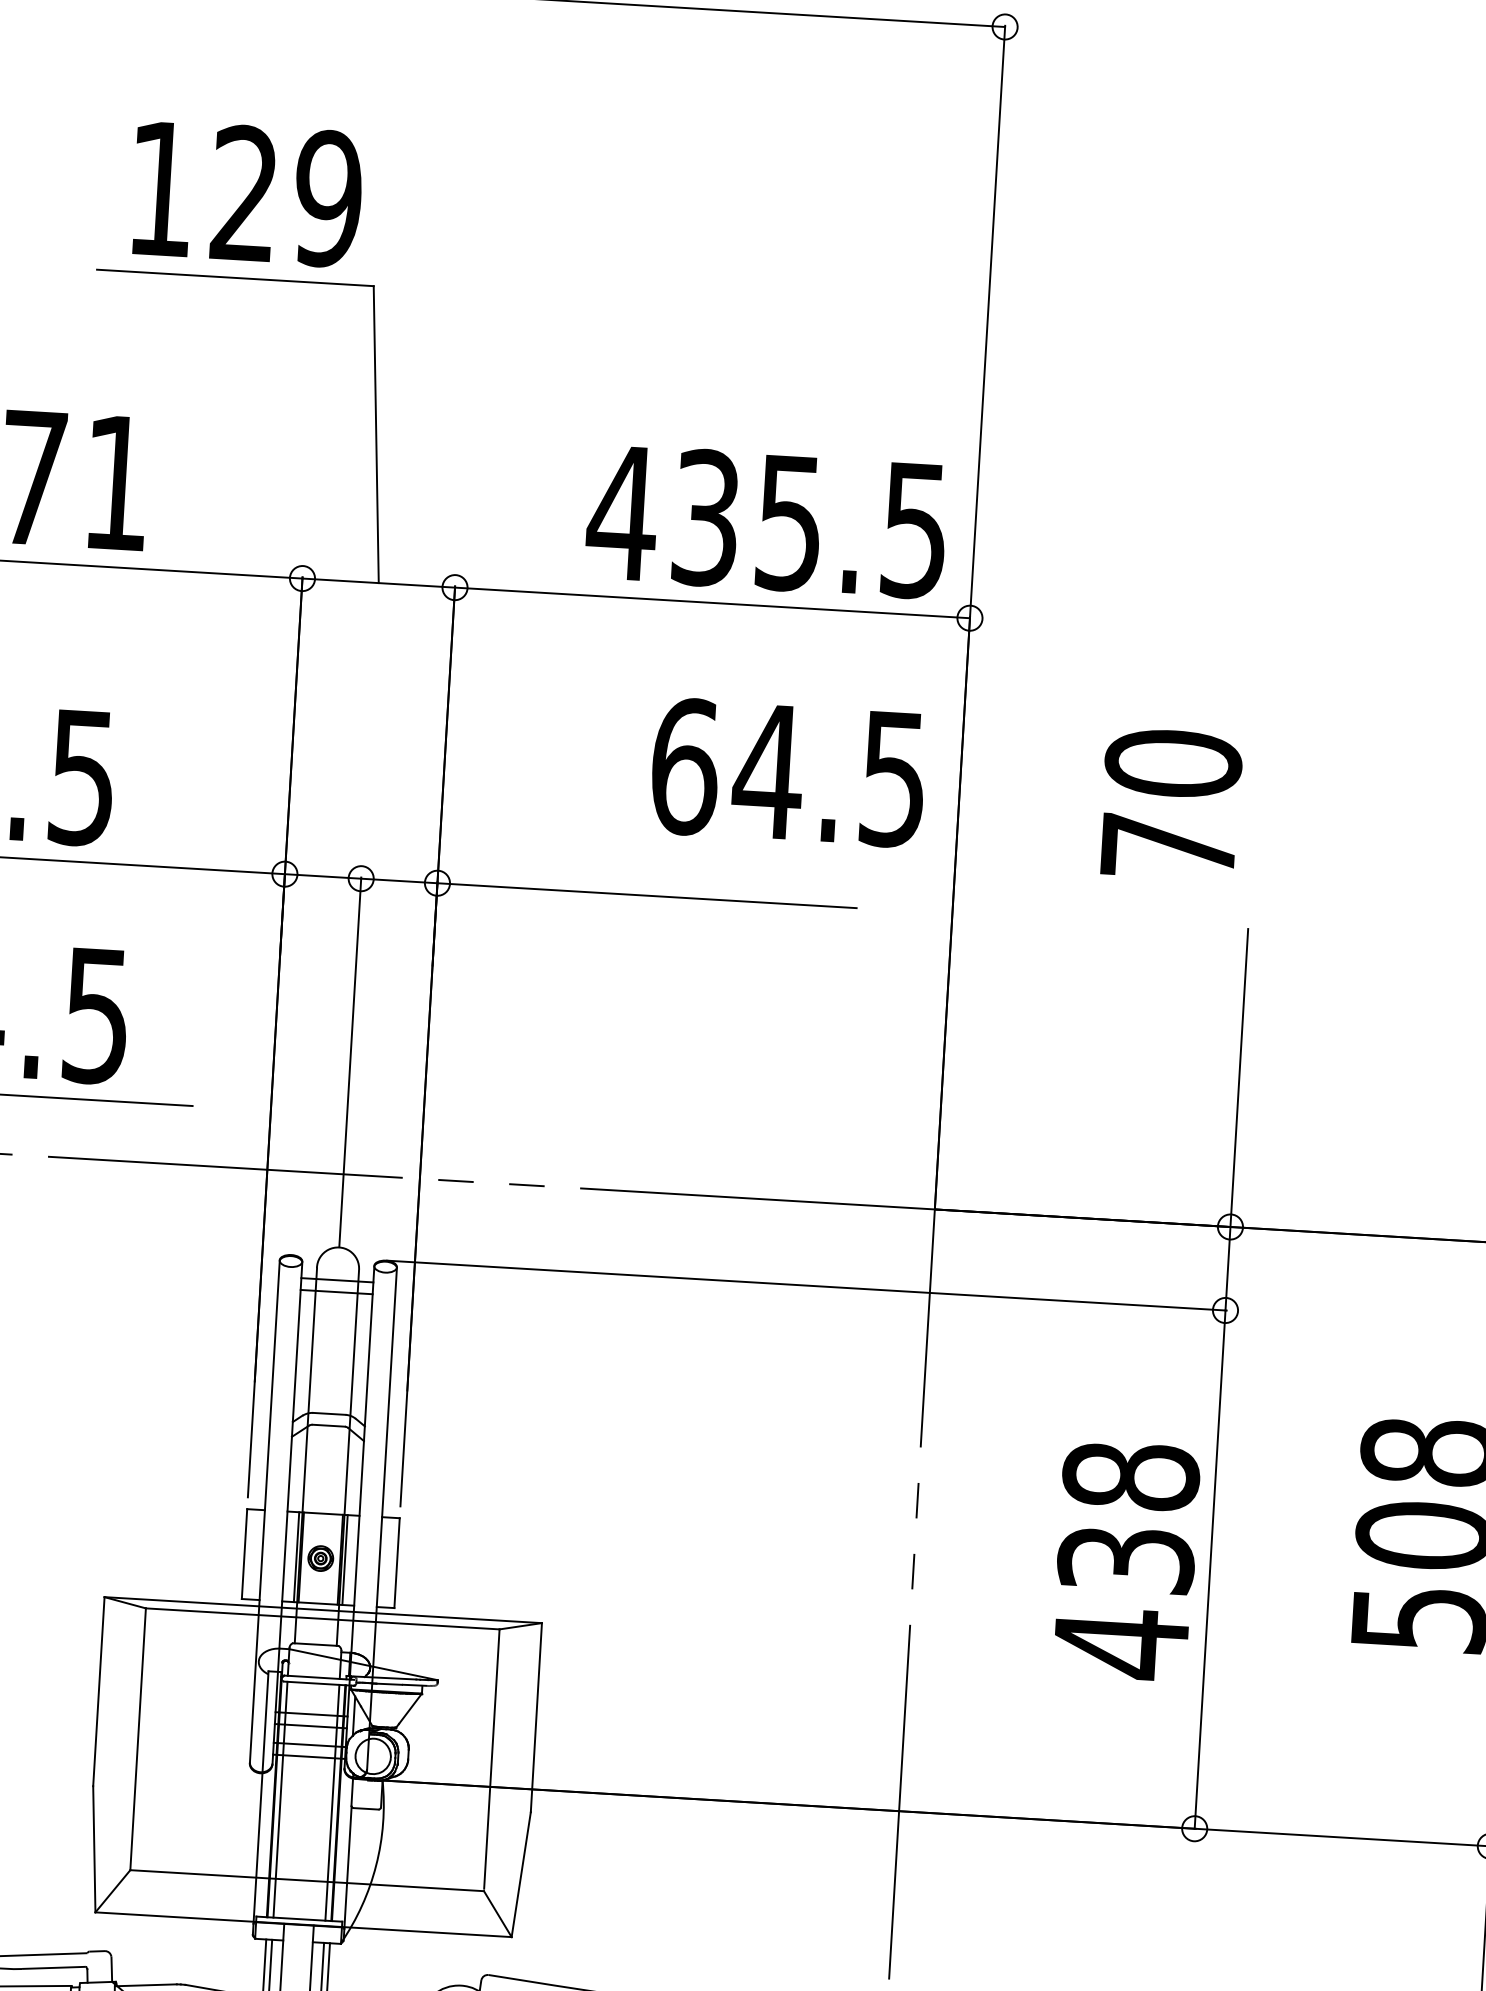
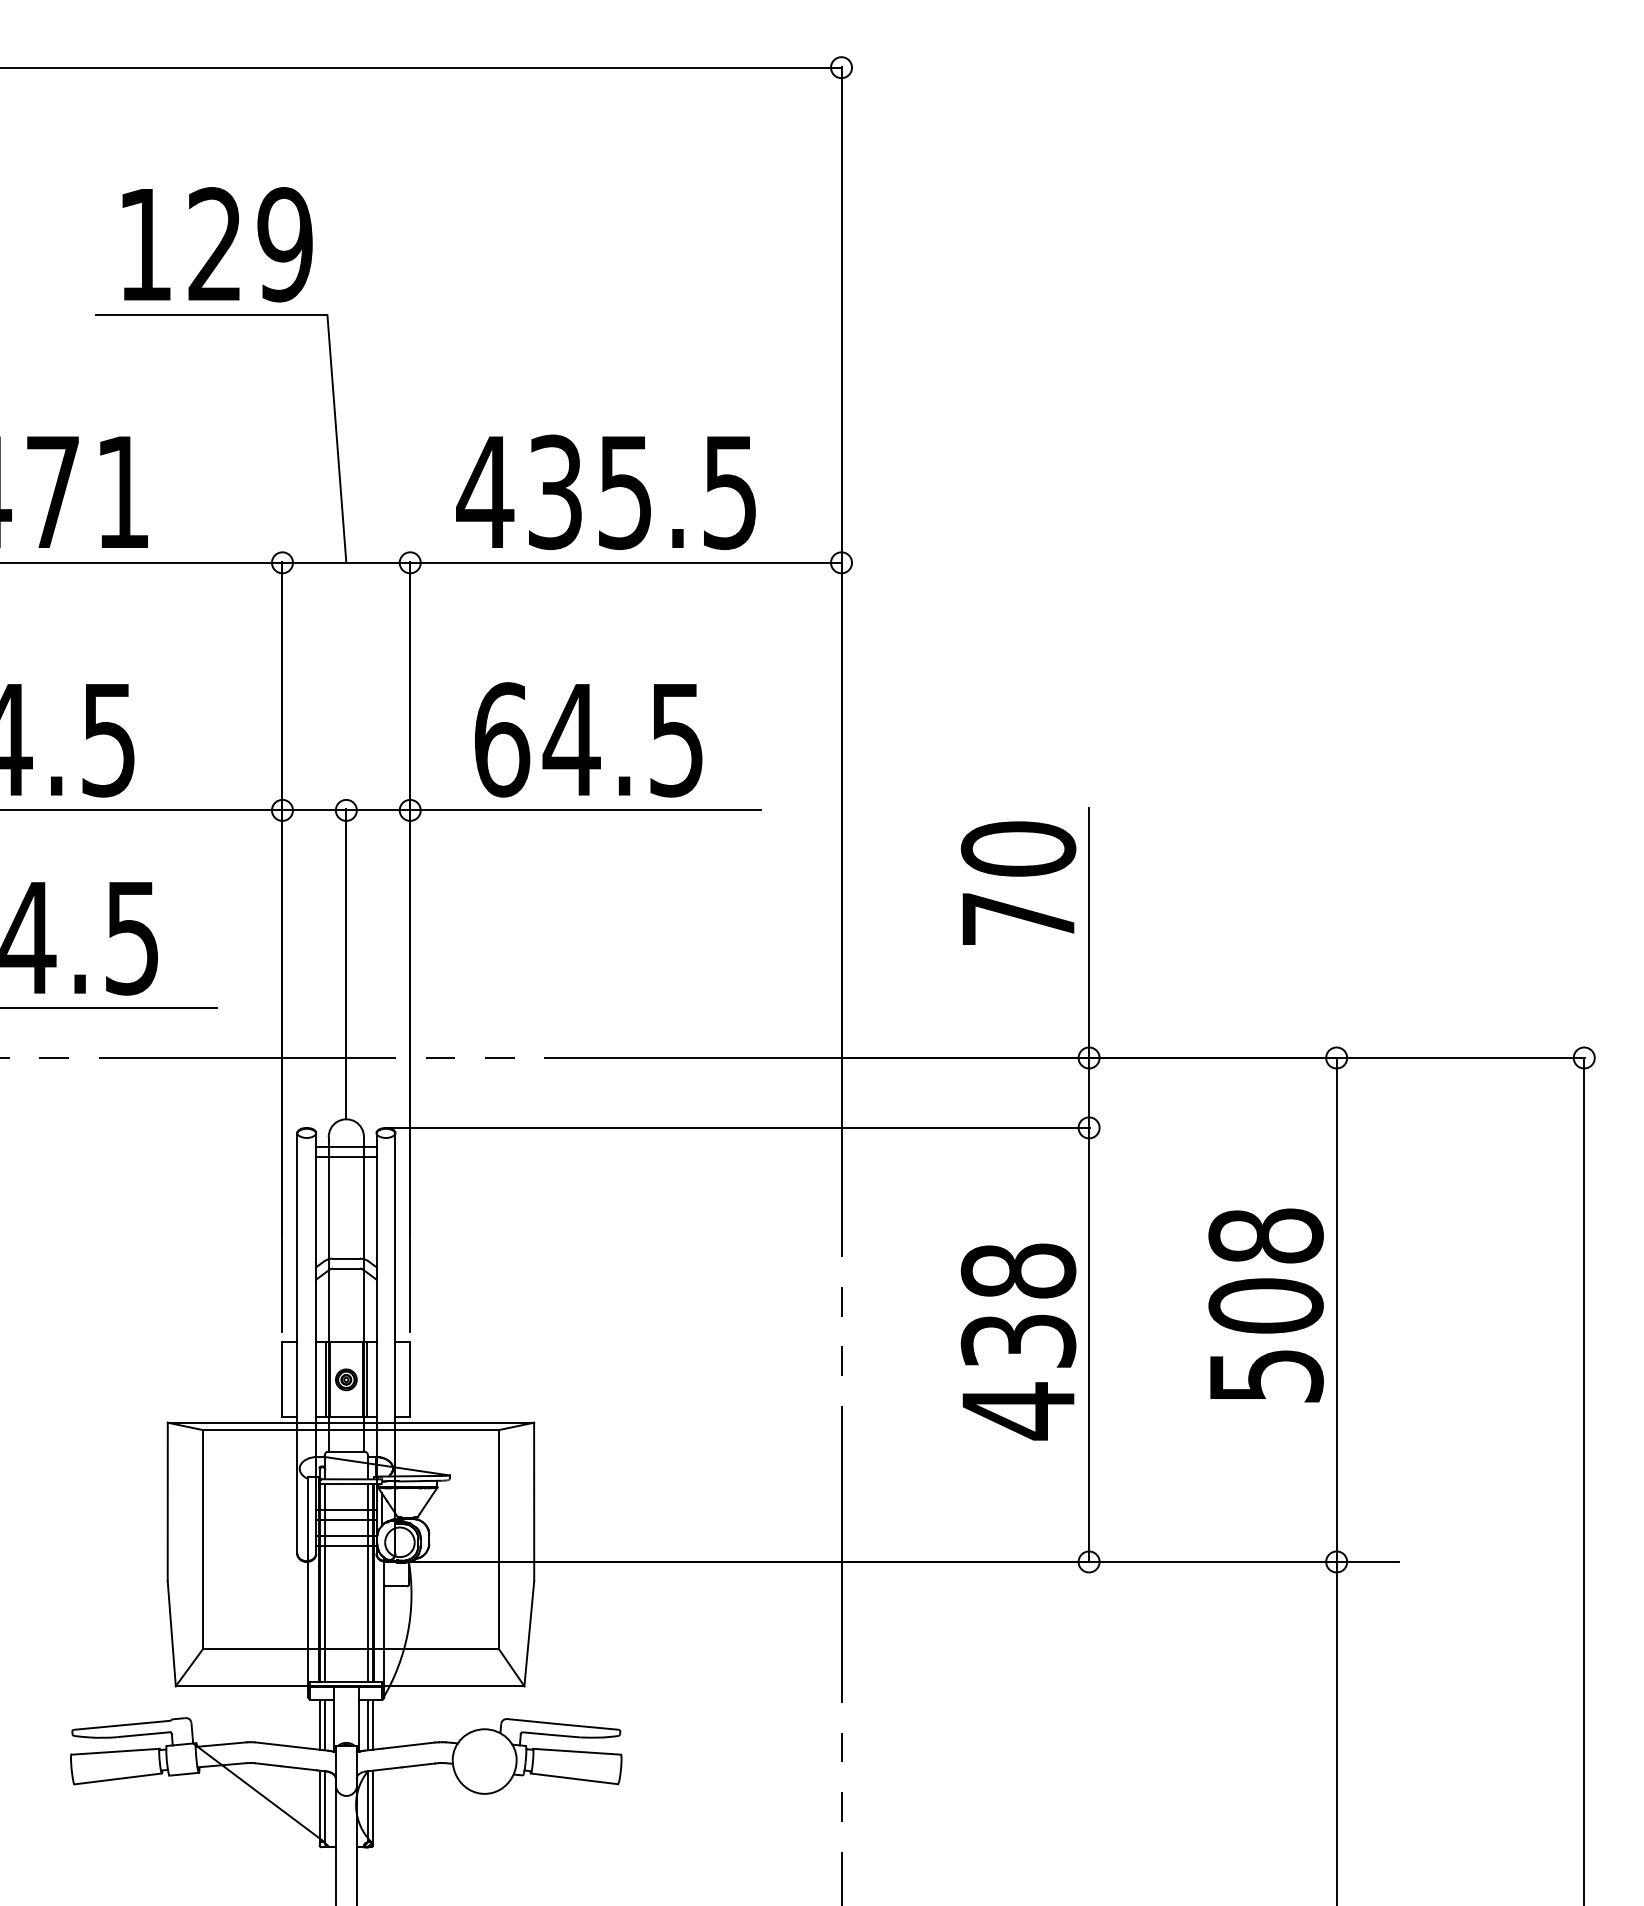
text: (765, 521) -> (605, 492), moved
text: (788, 772) -> (588, 739), moved
text: (1171, 803) -> (1018, 882), moved

